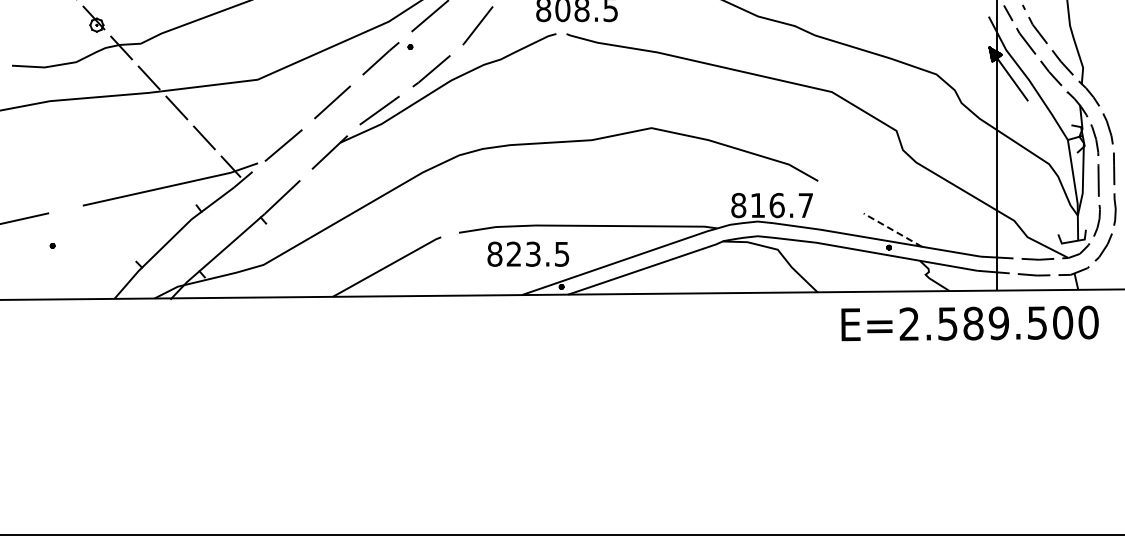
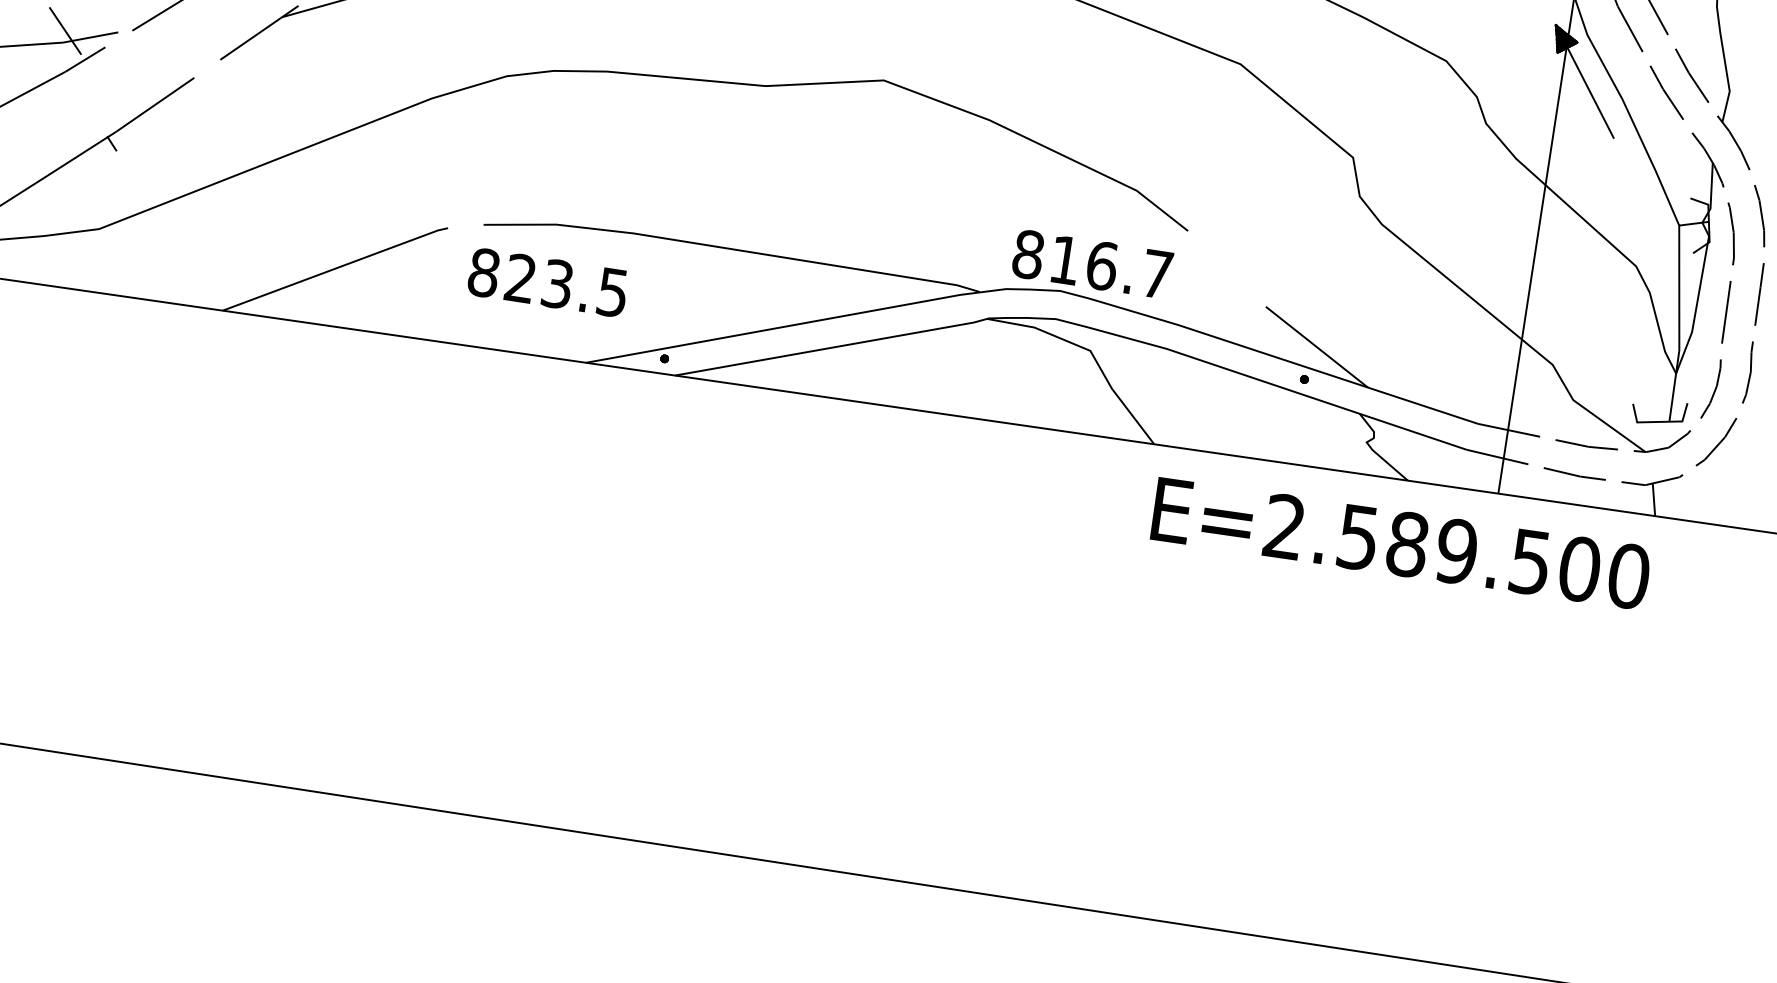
line: (892, 230) -> (1316, 347), dashed -> solid
text: (528, 253) -> (548, 281), moved
text: (969, 323) -> (1400, 543), moved

